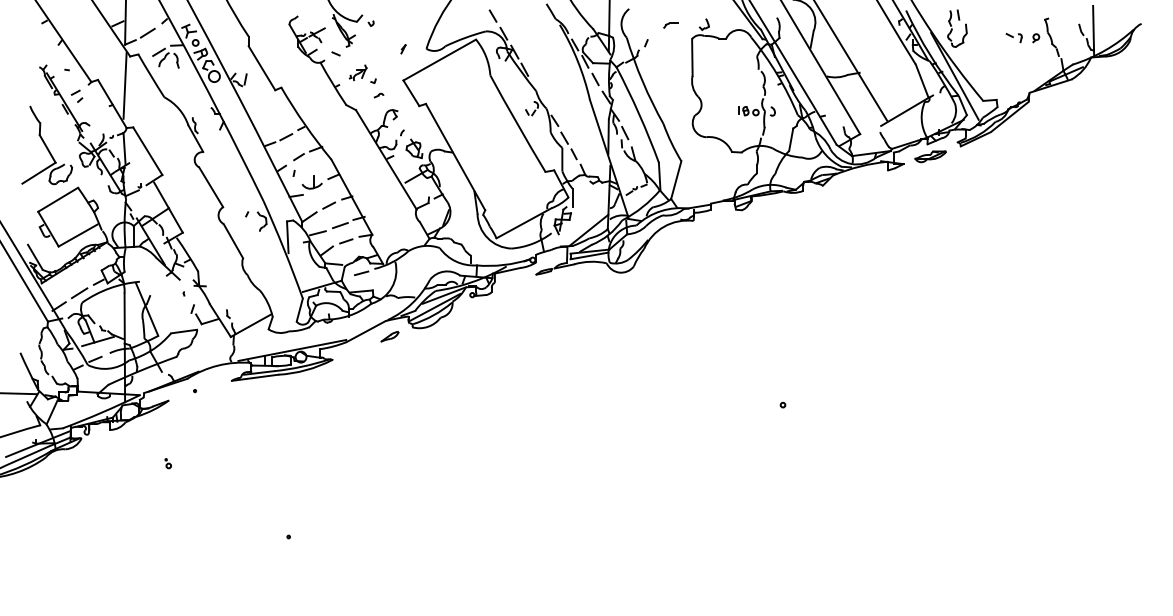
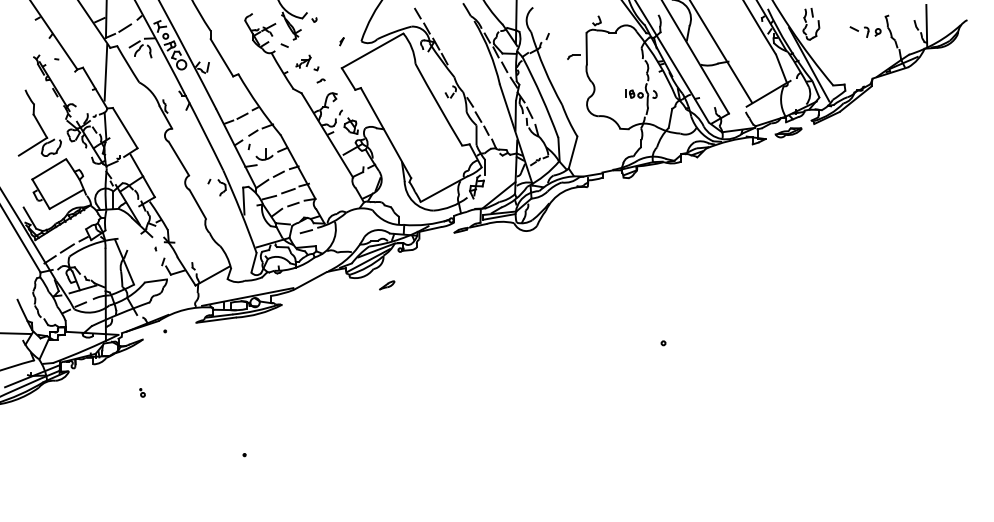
part: (670, 25) -> (573, 57), moved
part: (1013, 38) -> (858, 32), size x1.4
part: (76, 95) -> (64, 80), removed
part: (389, 336) -> (386, 285), moved

